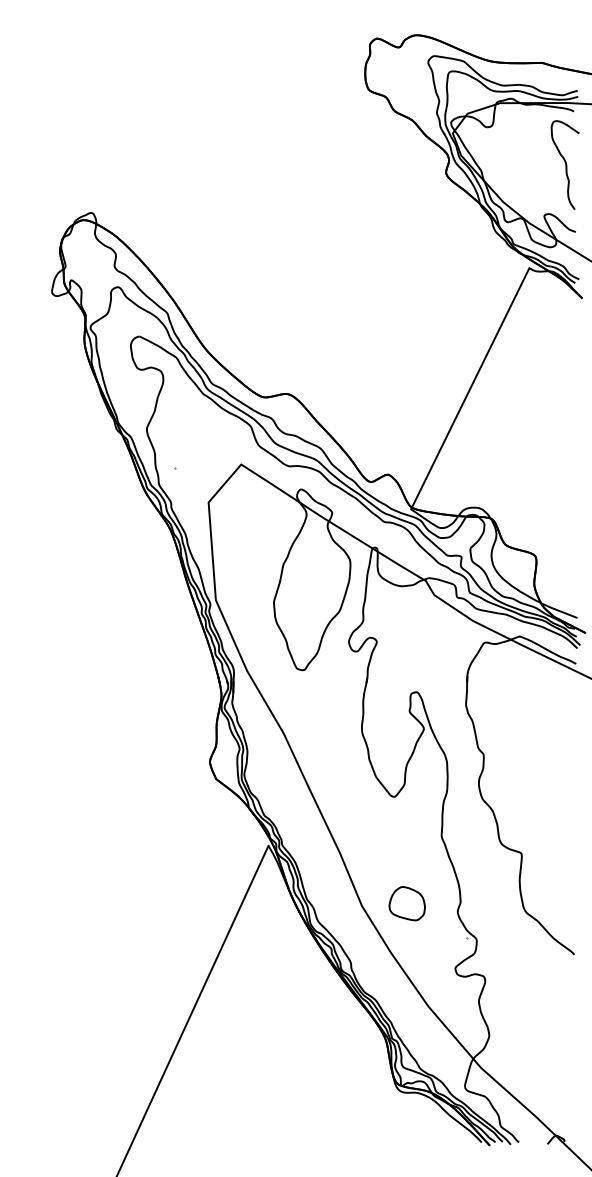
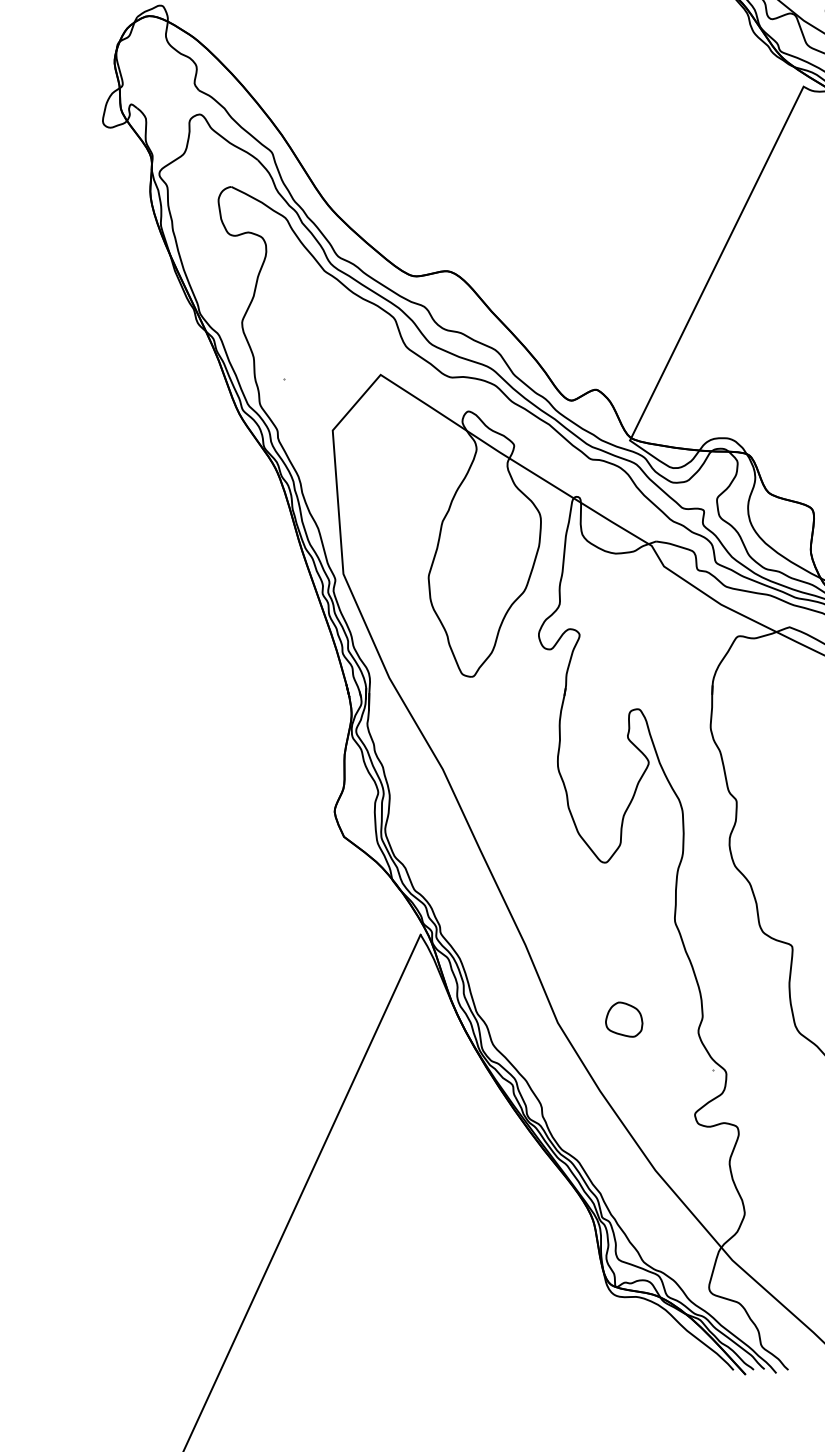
part: (406, 903) -> (623, 1019), size x0.7

